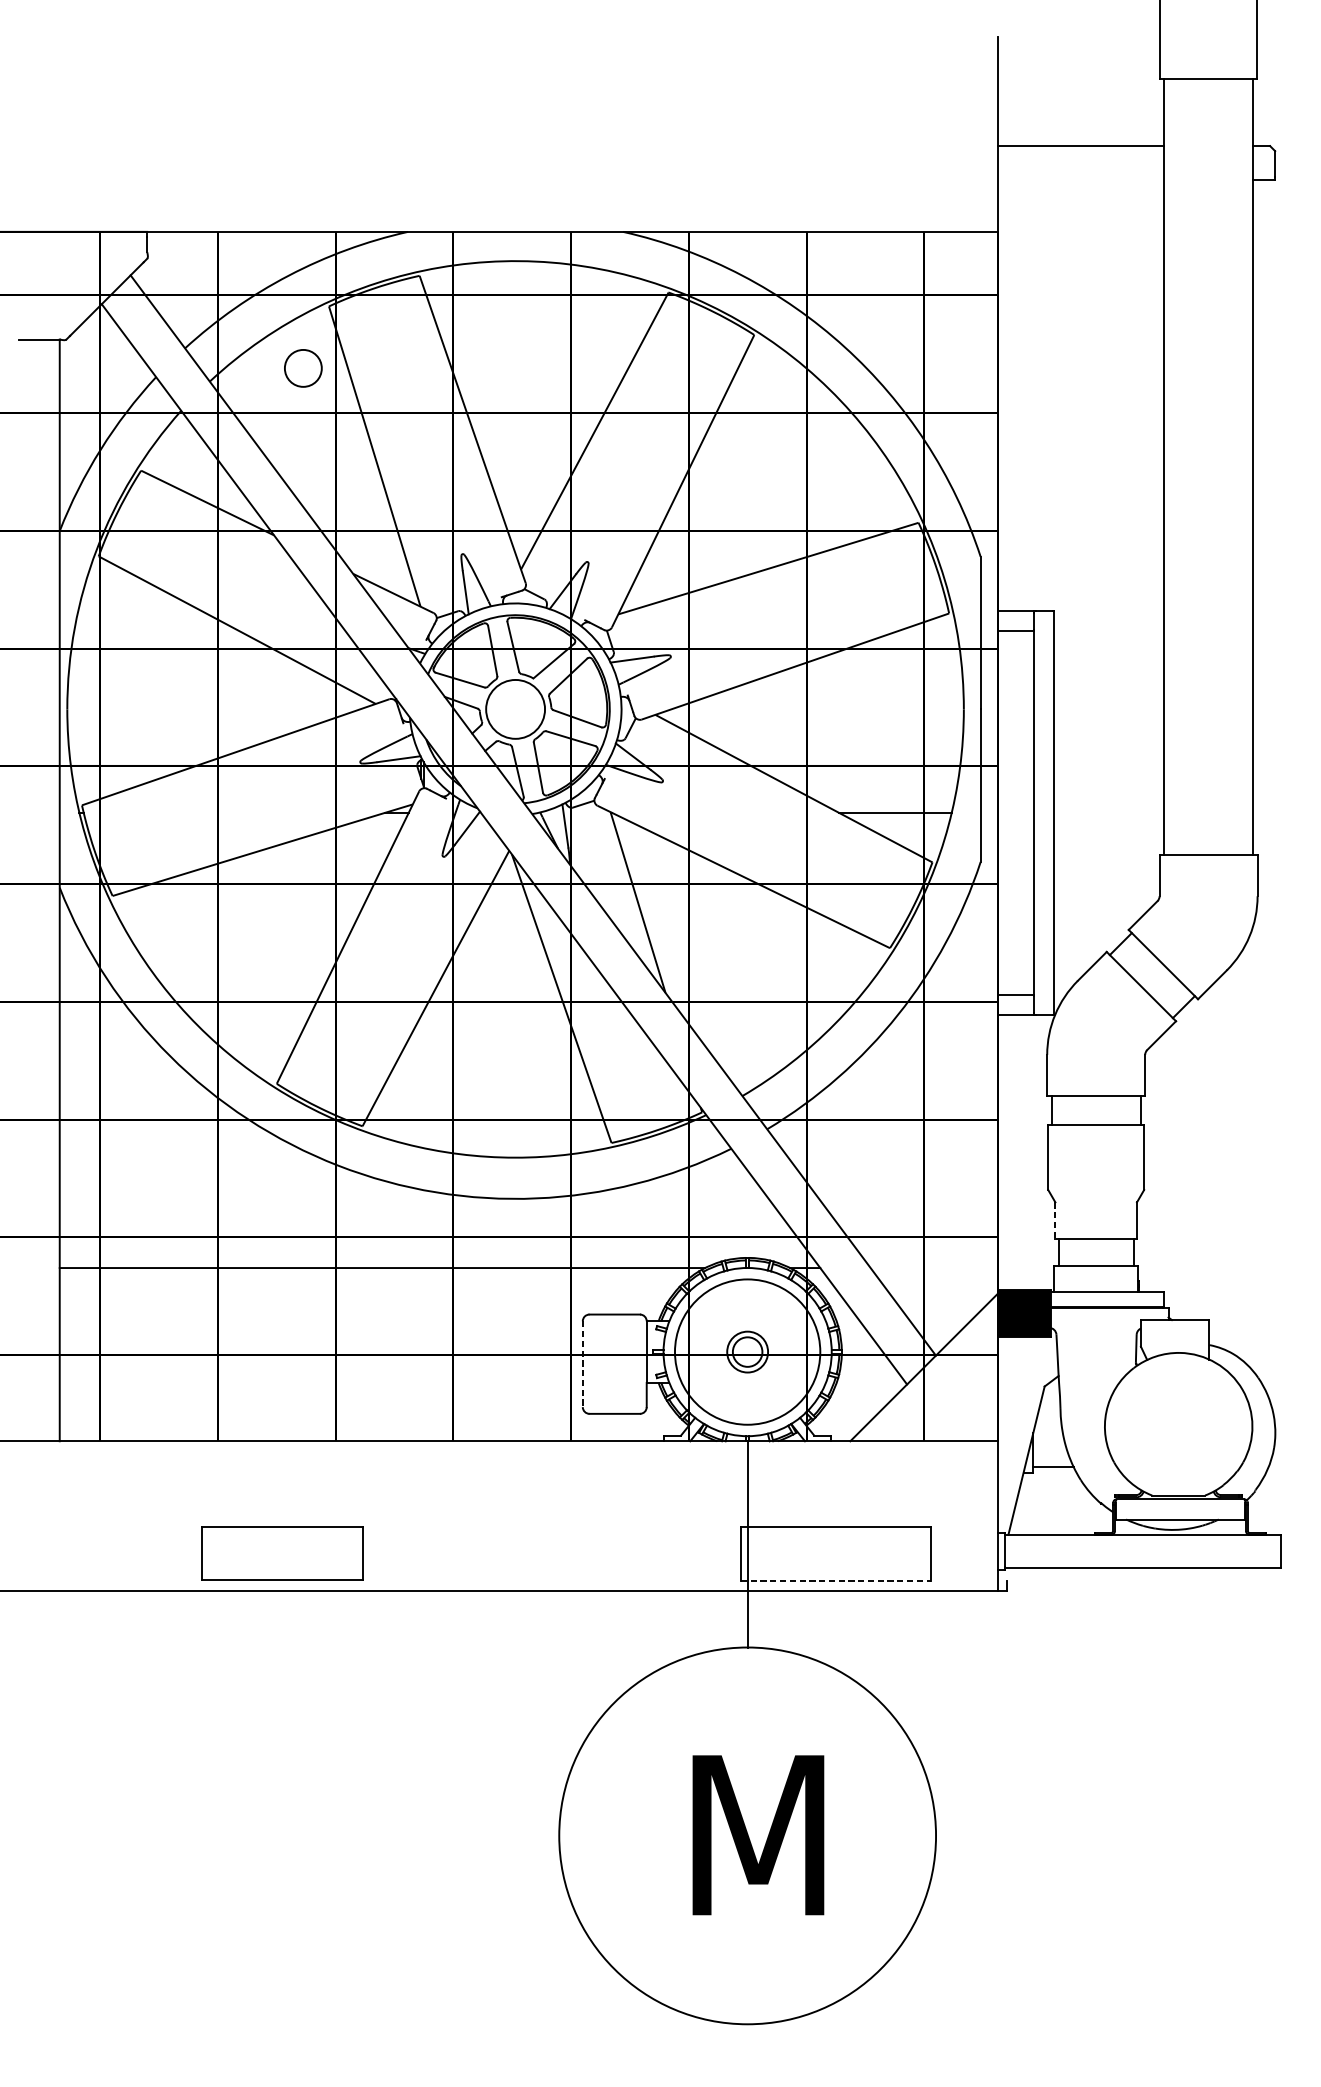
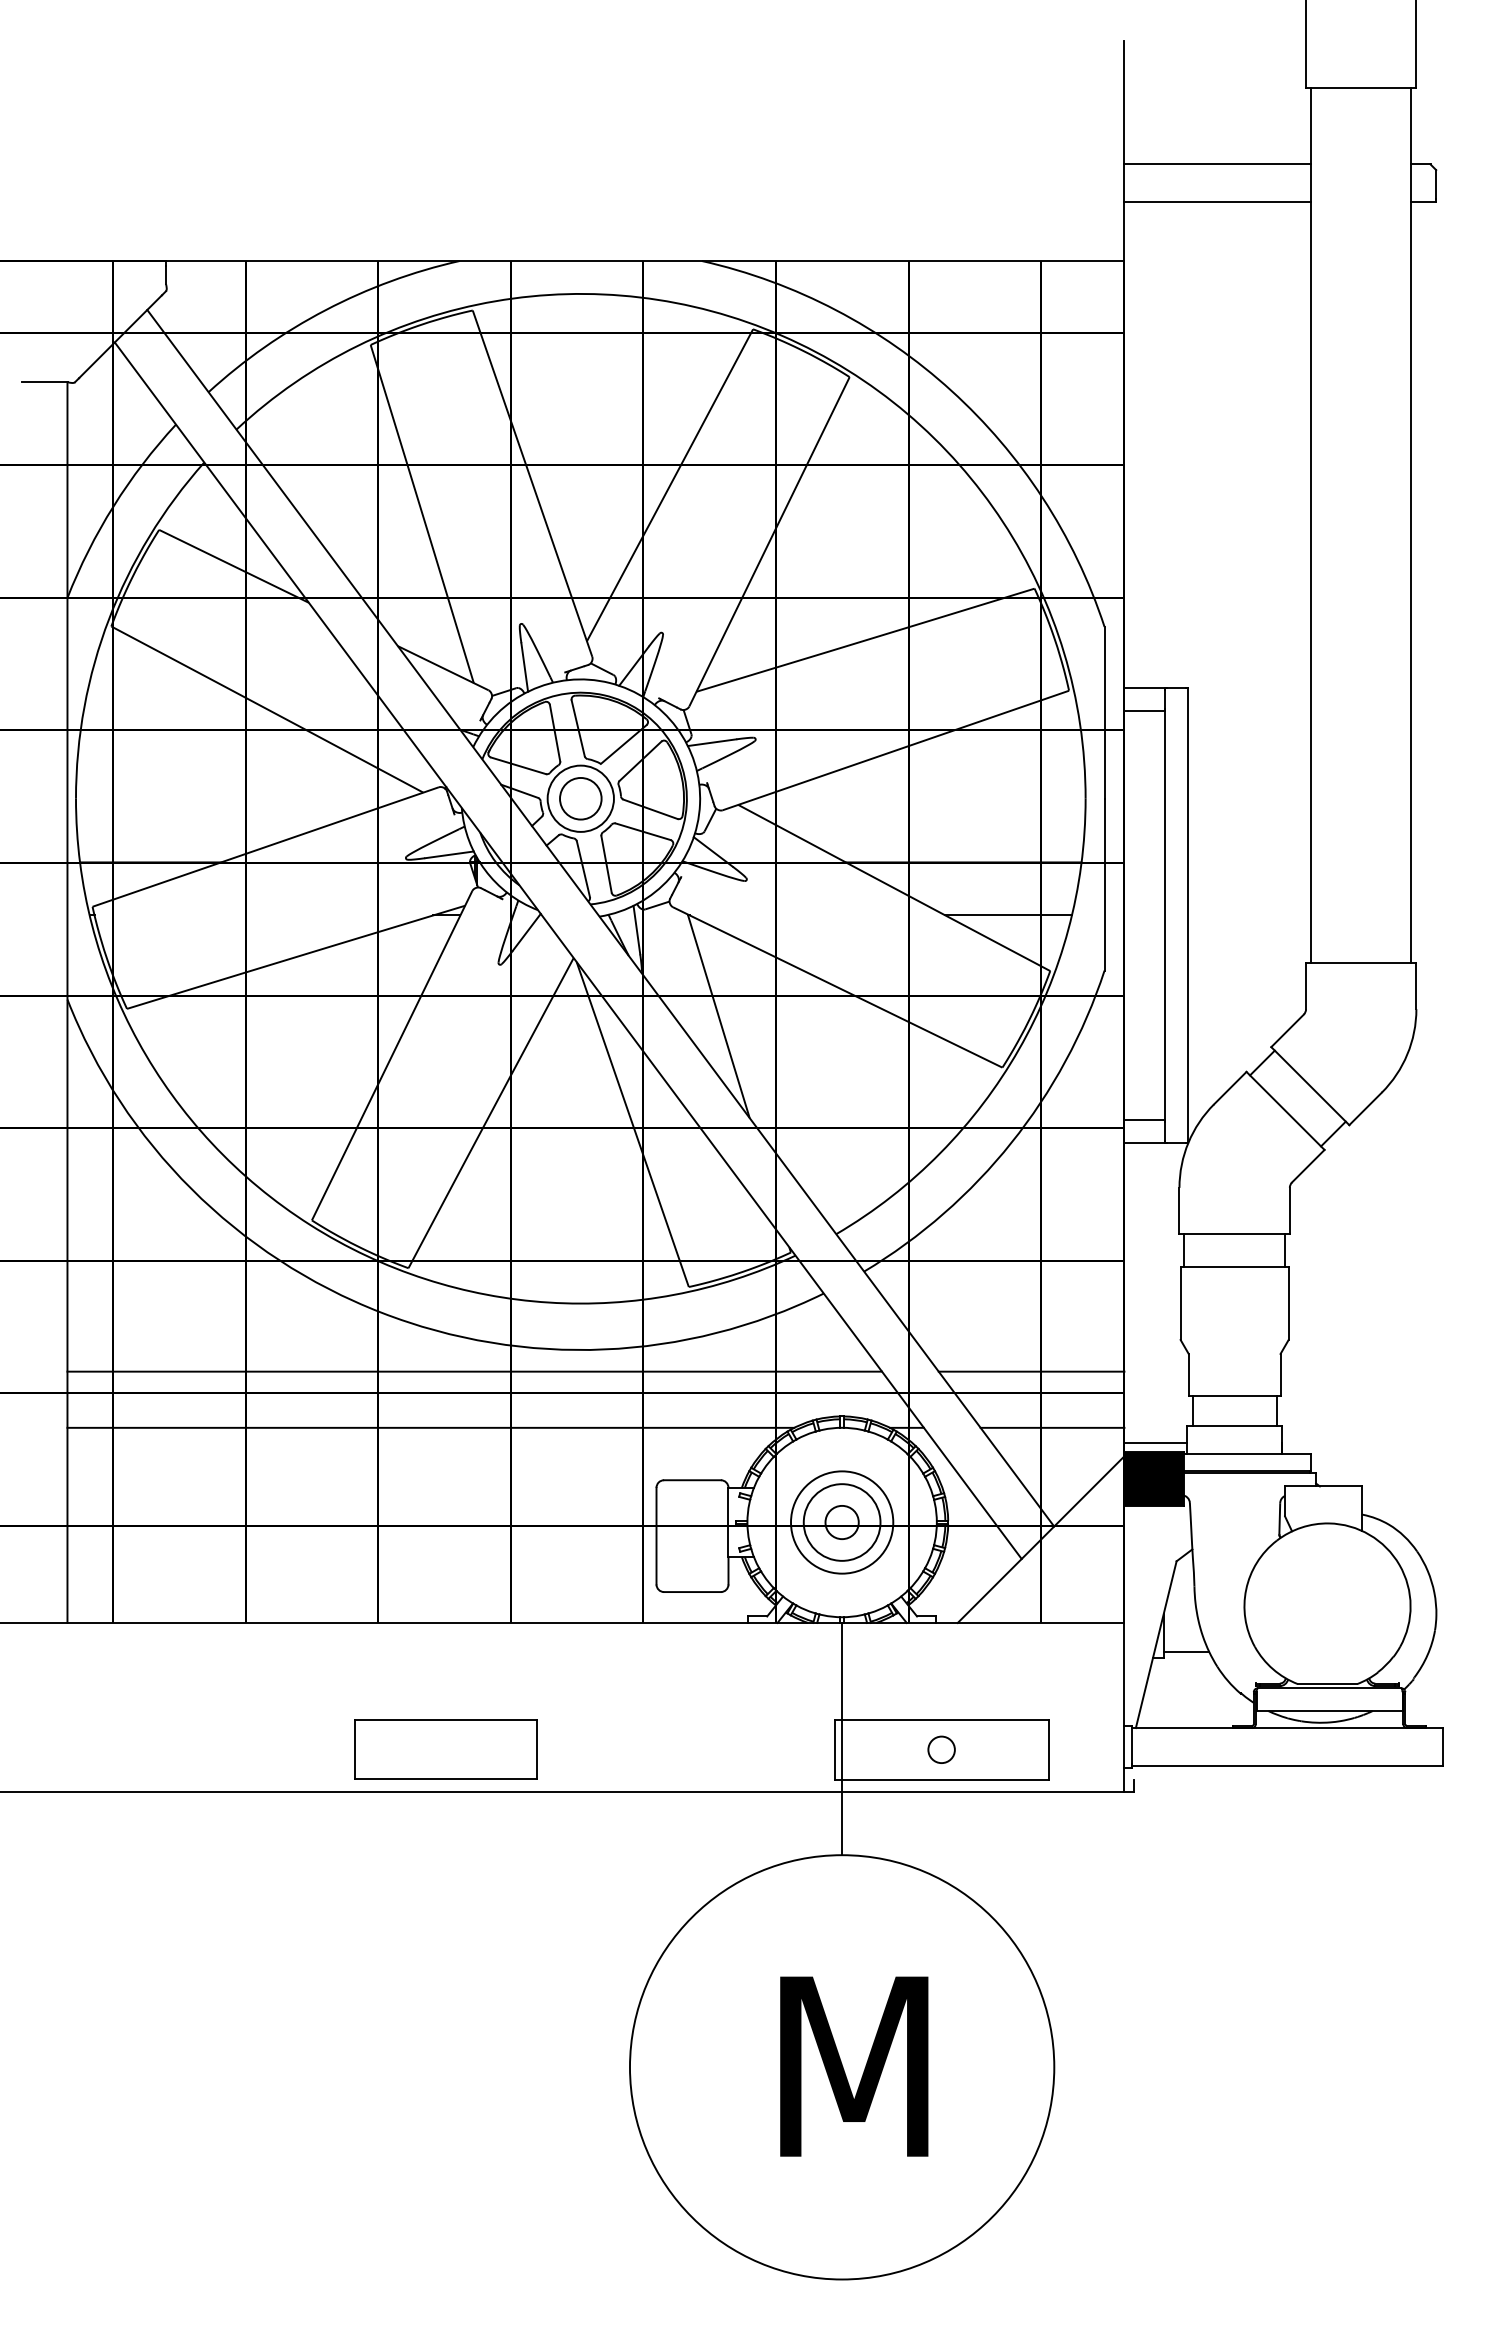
line: (1080, 179) -> (1217, 202), added
circle: (303, 368) -> (580, 798), moved
line: (421, 1217) -> (474, 1371), added
line: (915, 1217) -> (1031, 1371), added
line: (1055, 1220) -> (1188, 1374), dashed -> solid
line: (934, 1267) -> (1052, 1427), added
line: (1025, 1281) -> (1155, 1443), added
circle: (747, 1352) -> (841, 1522), size x1.67
circle: (747, 1352) -> (842, 1522), size x0.62
line: (582, 1364) -> (656, 1536), dashed -> solid
part: (281, 1553) -> (445, 1749), moved
circle: (835, 1553) -> (941, 1749), added
line: (836, 1581) -> (942, 1780), dashed -> solid

